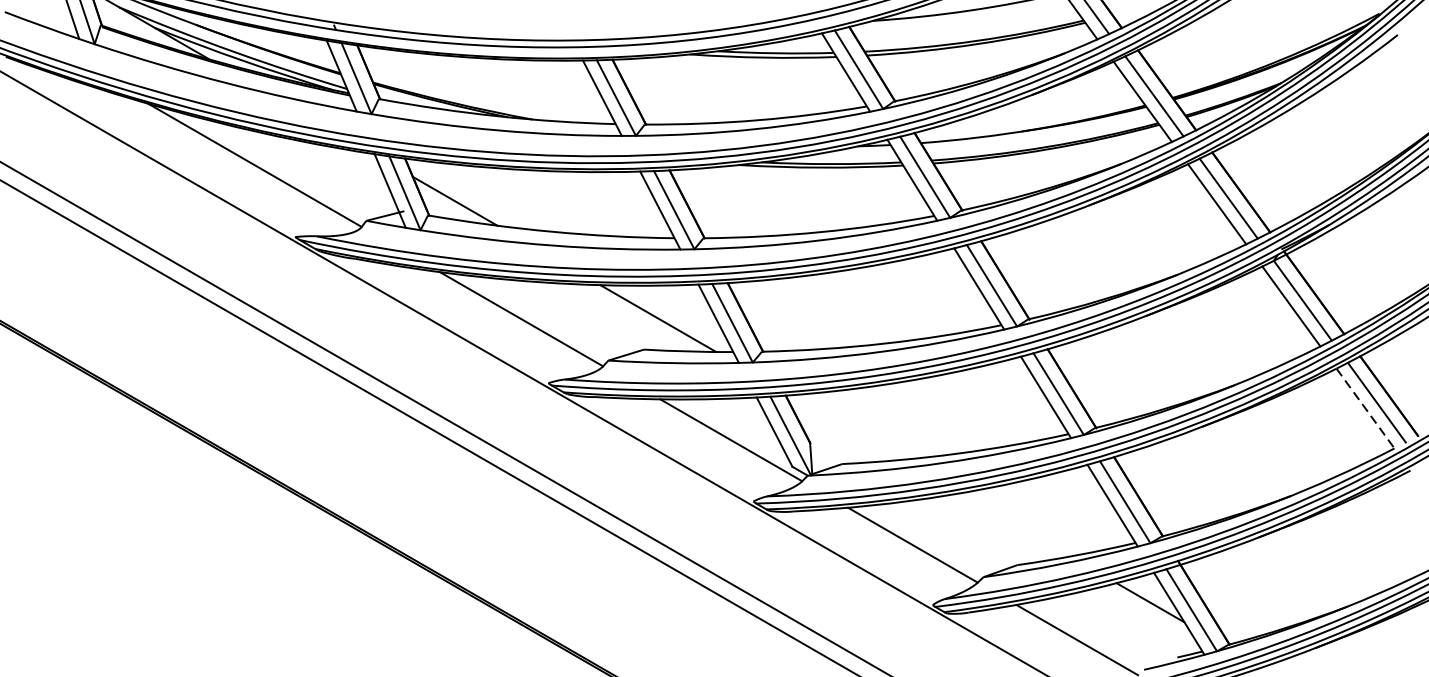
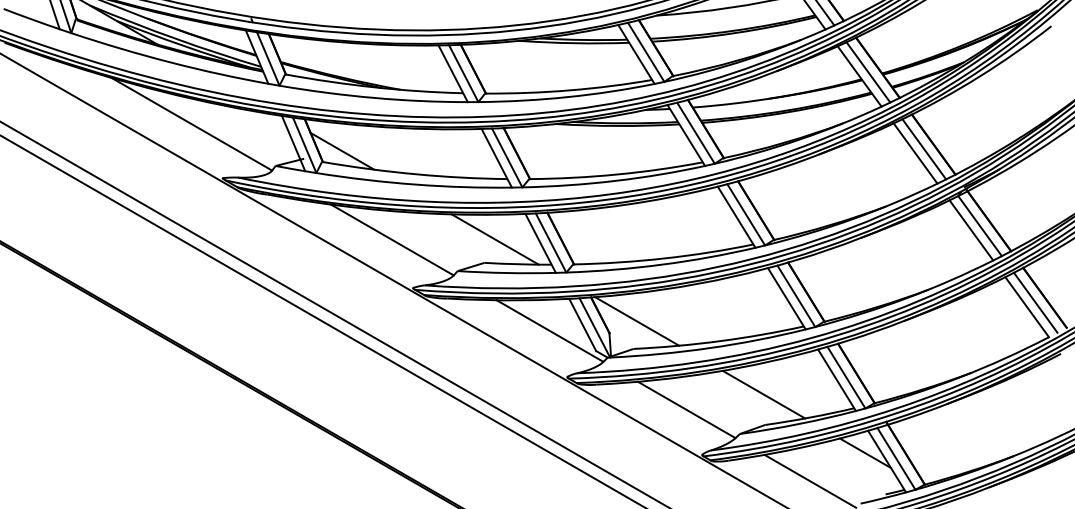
line: (1365, 408) -> (1027, 307), dashed -> solid
line: (847, 427) -> (637, 321), added
line: (1014, 524) -> (763, 394), added

